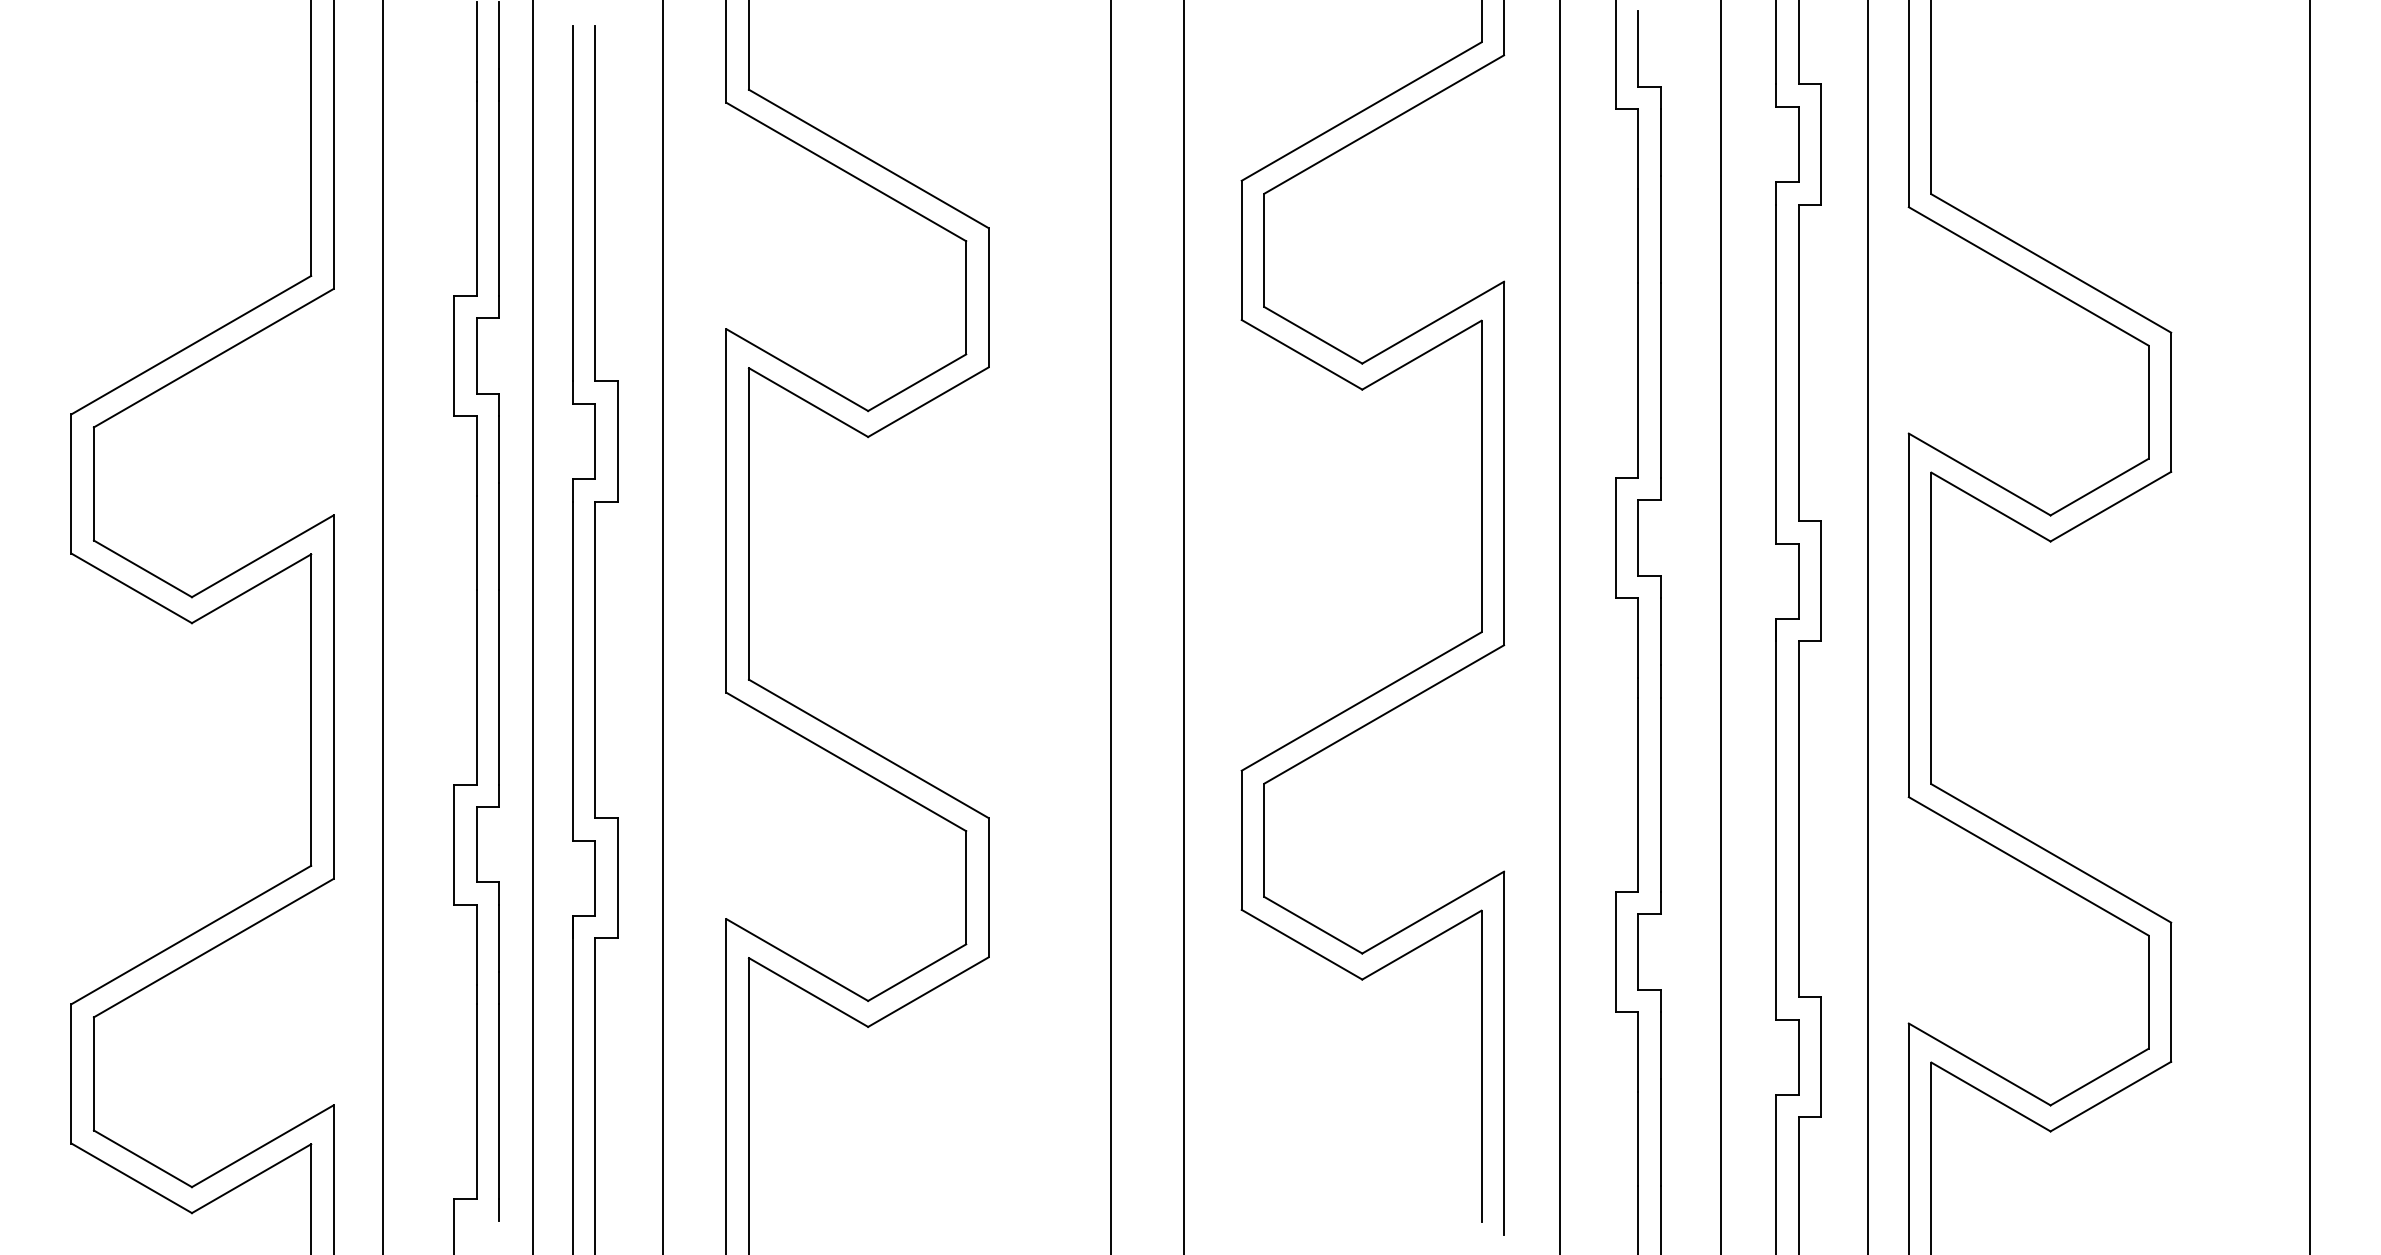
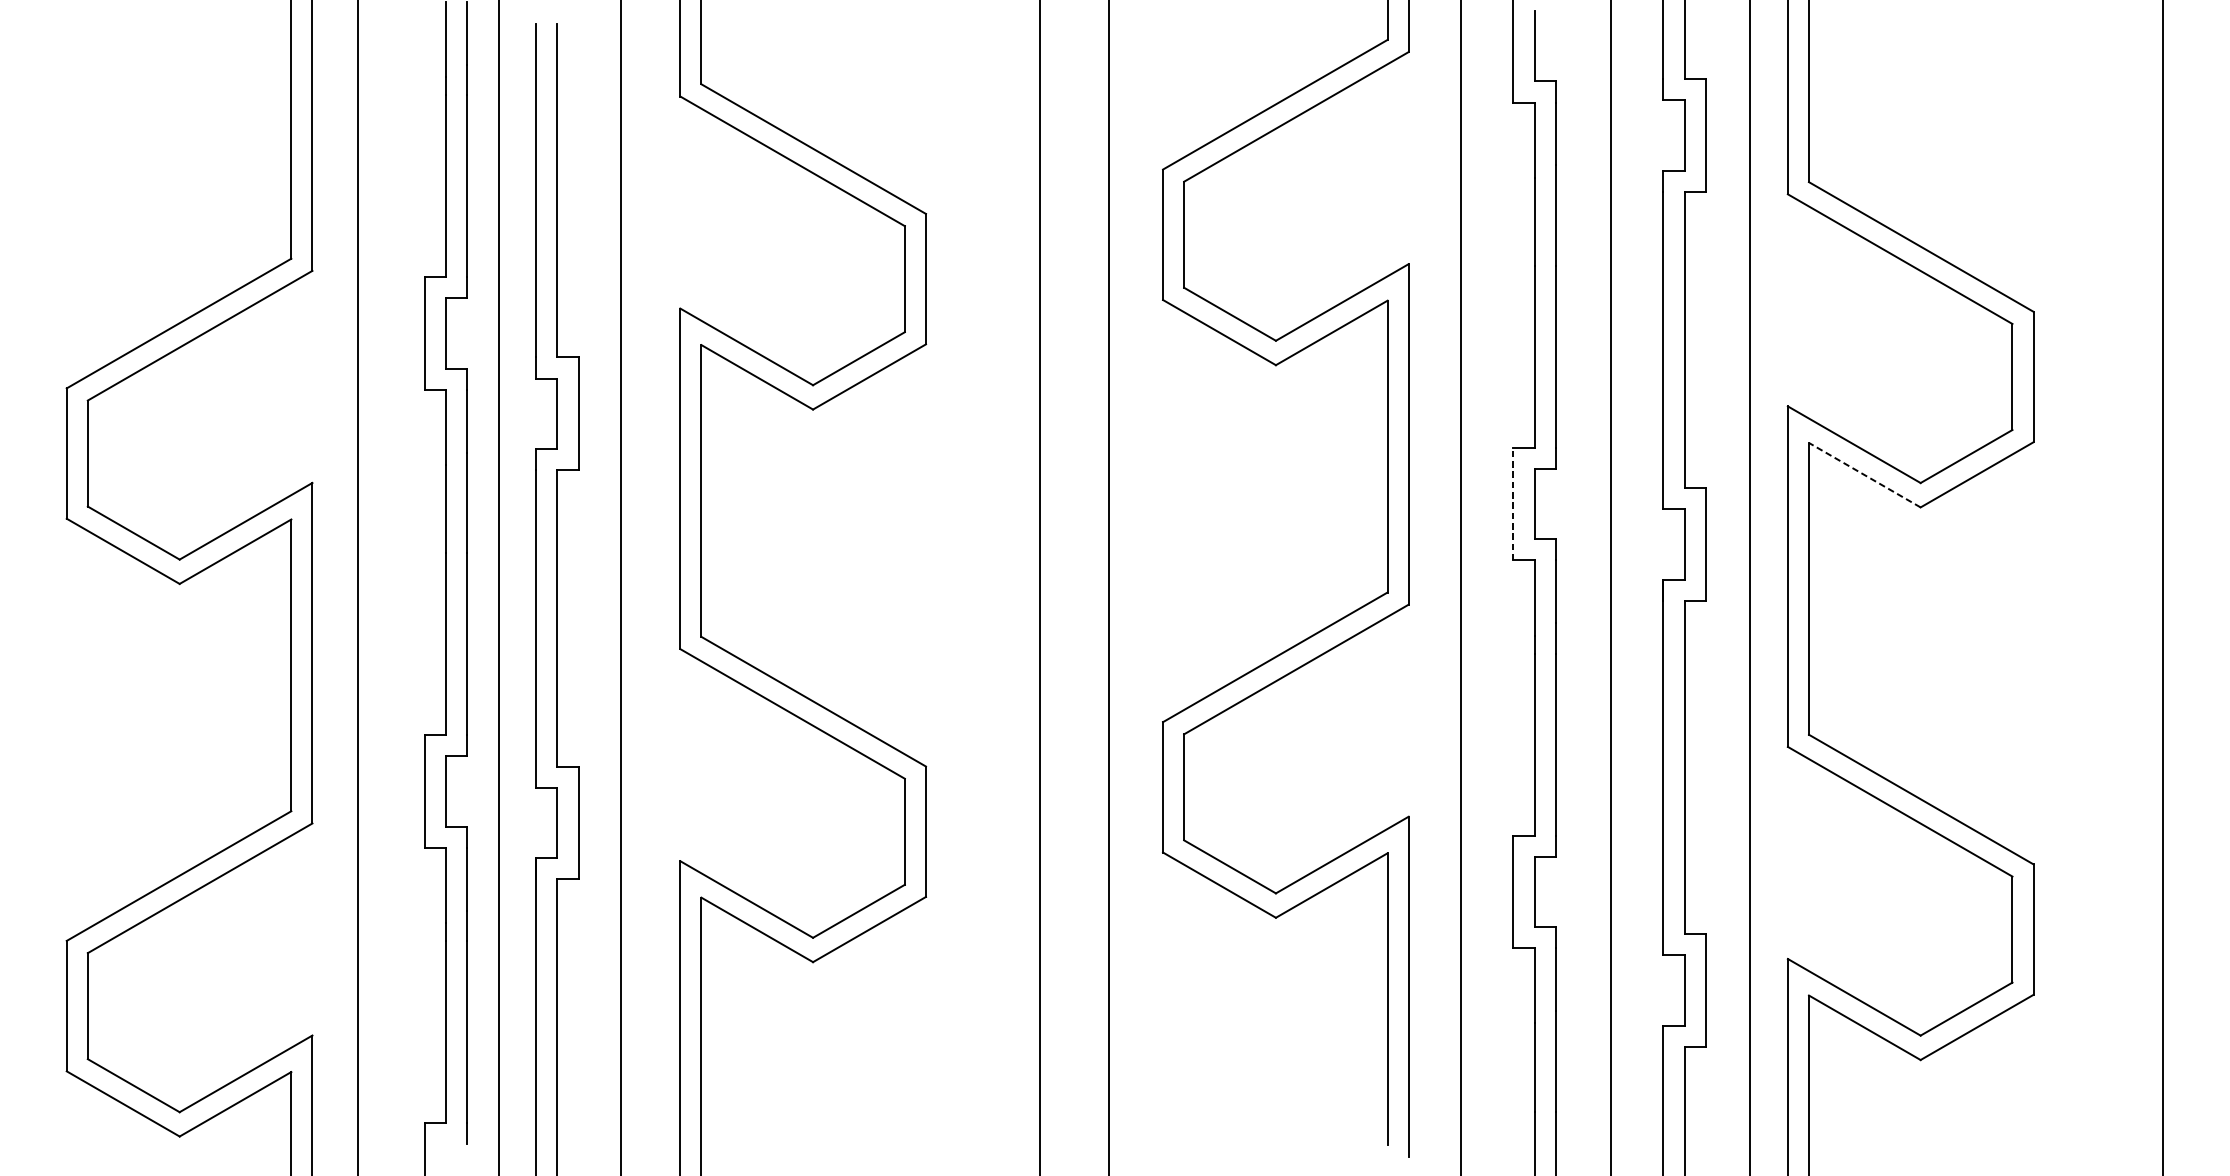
line: (1990, 507) -> (1864, 475), solid -> dashed
line: (1615, 537) -> (1513, 503), solid -> dashed

